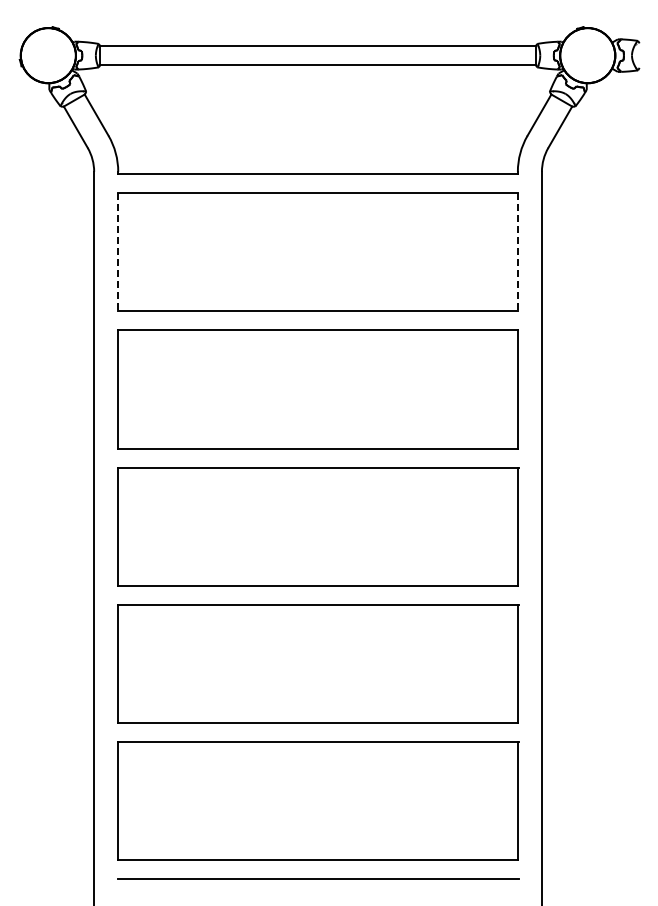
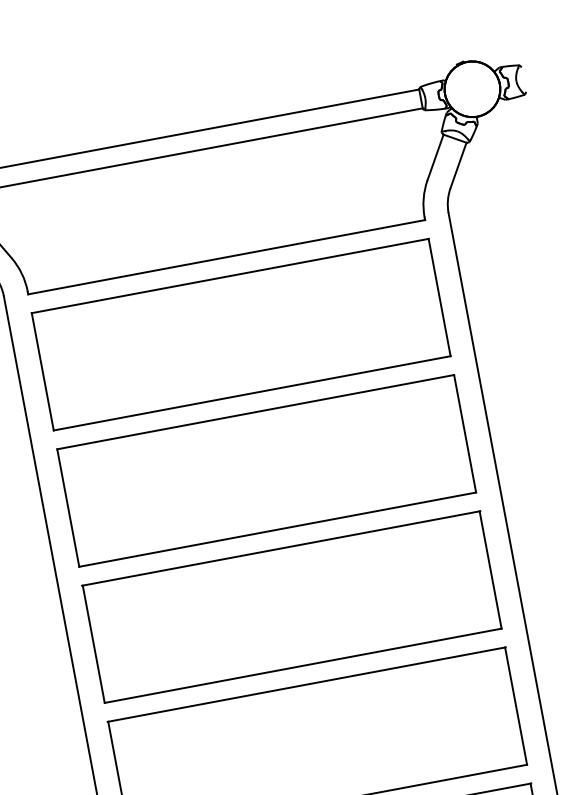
line: (118, 252) -> (43, 371), dashed -> solid
line: (517, 252) -> (439, 297), dashed -> solid

